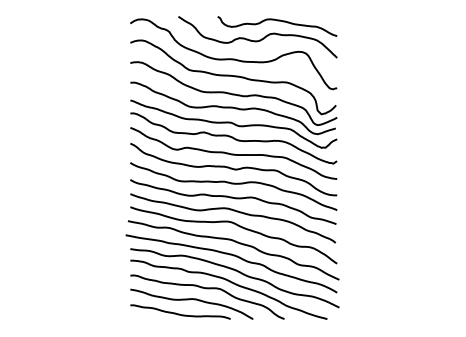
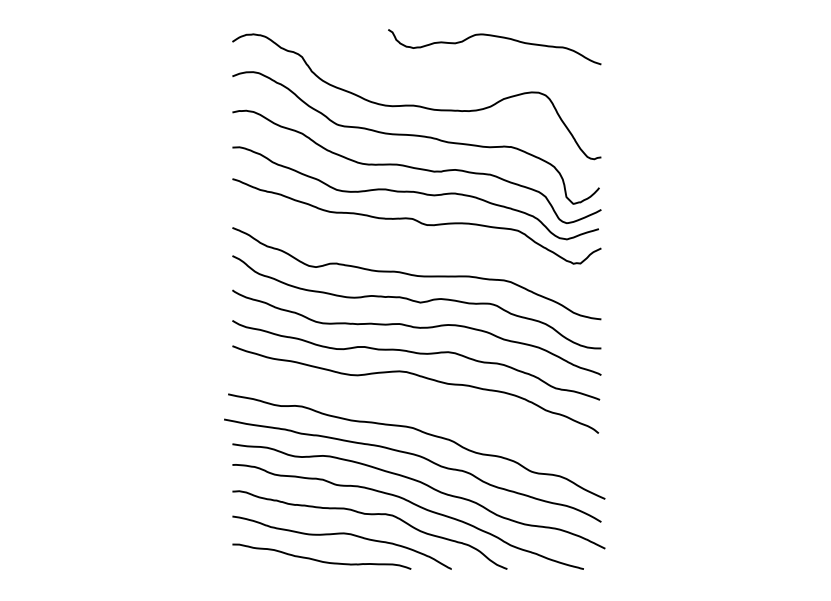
curve: (259, 39) -> (462, 70), removed
curve: (233, 138) -> (416, 246), removed
curve: (237, 226) -> (423, 403), removed

